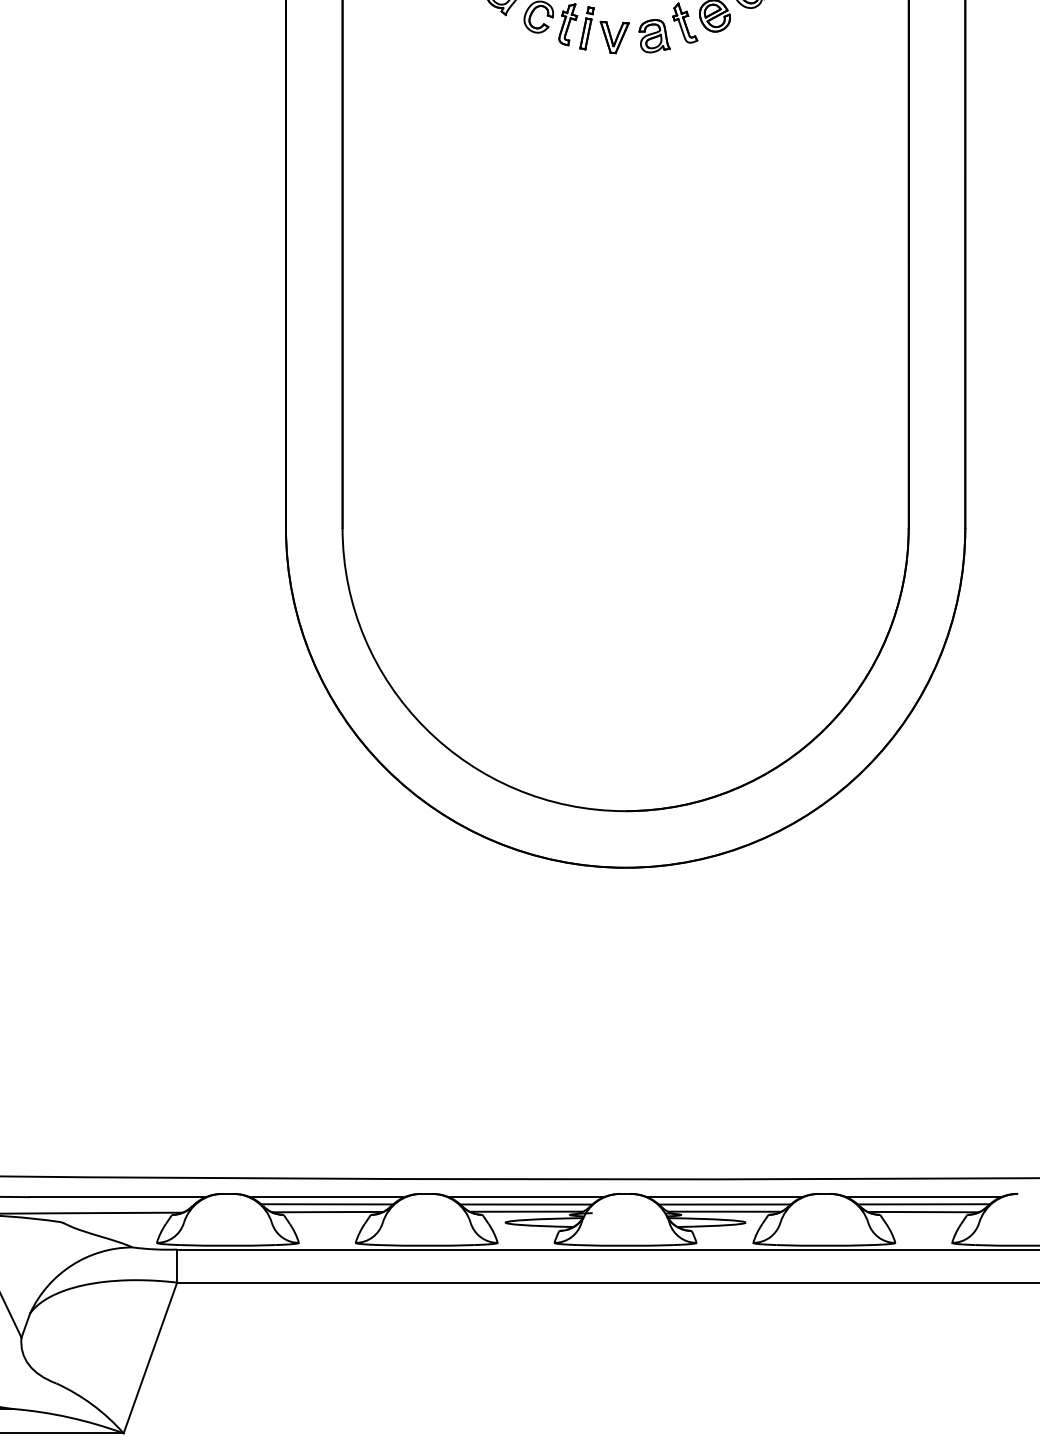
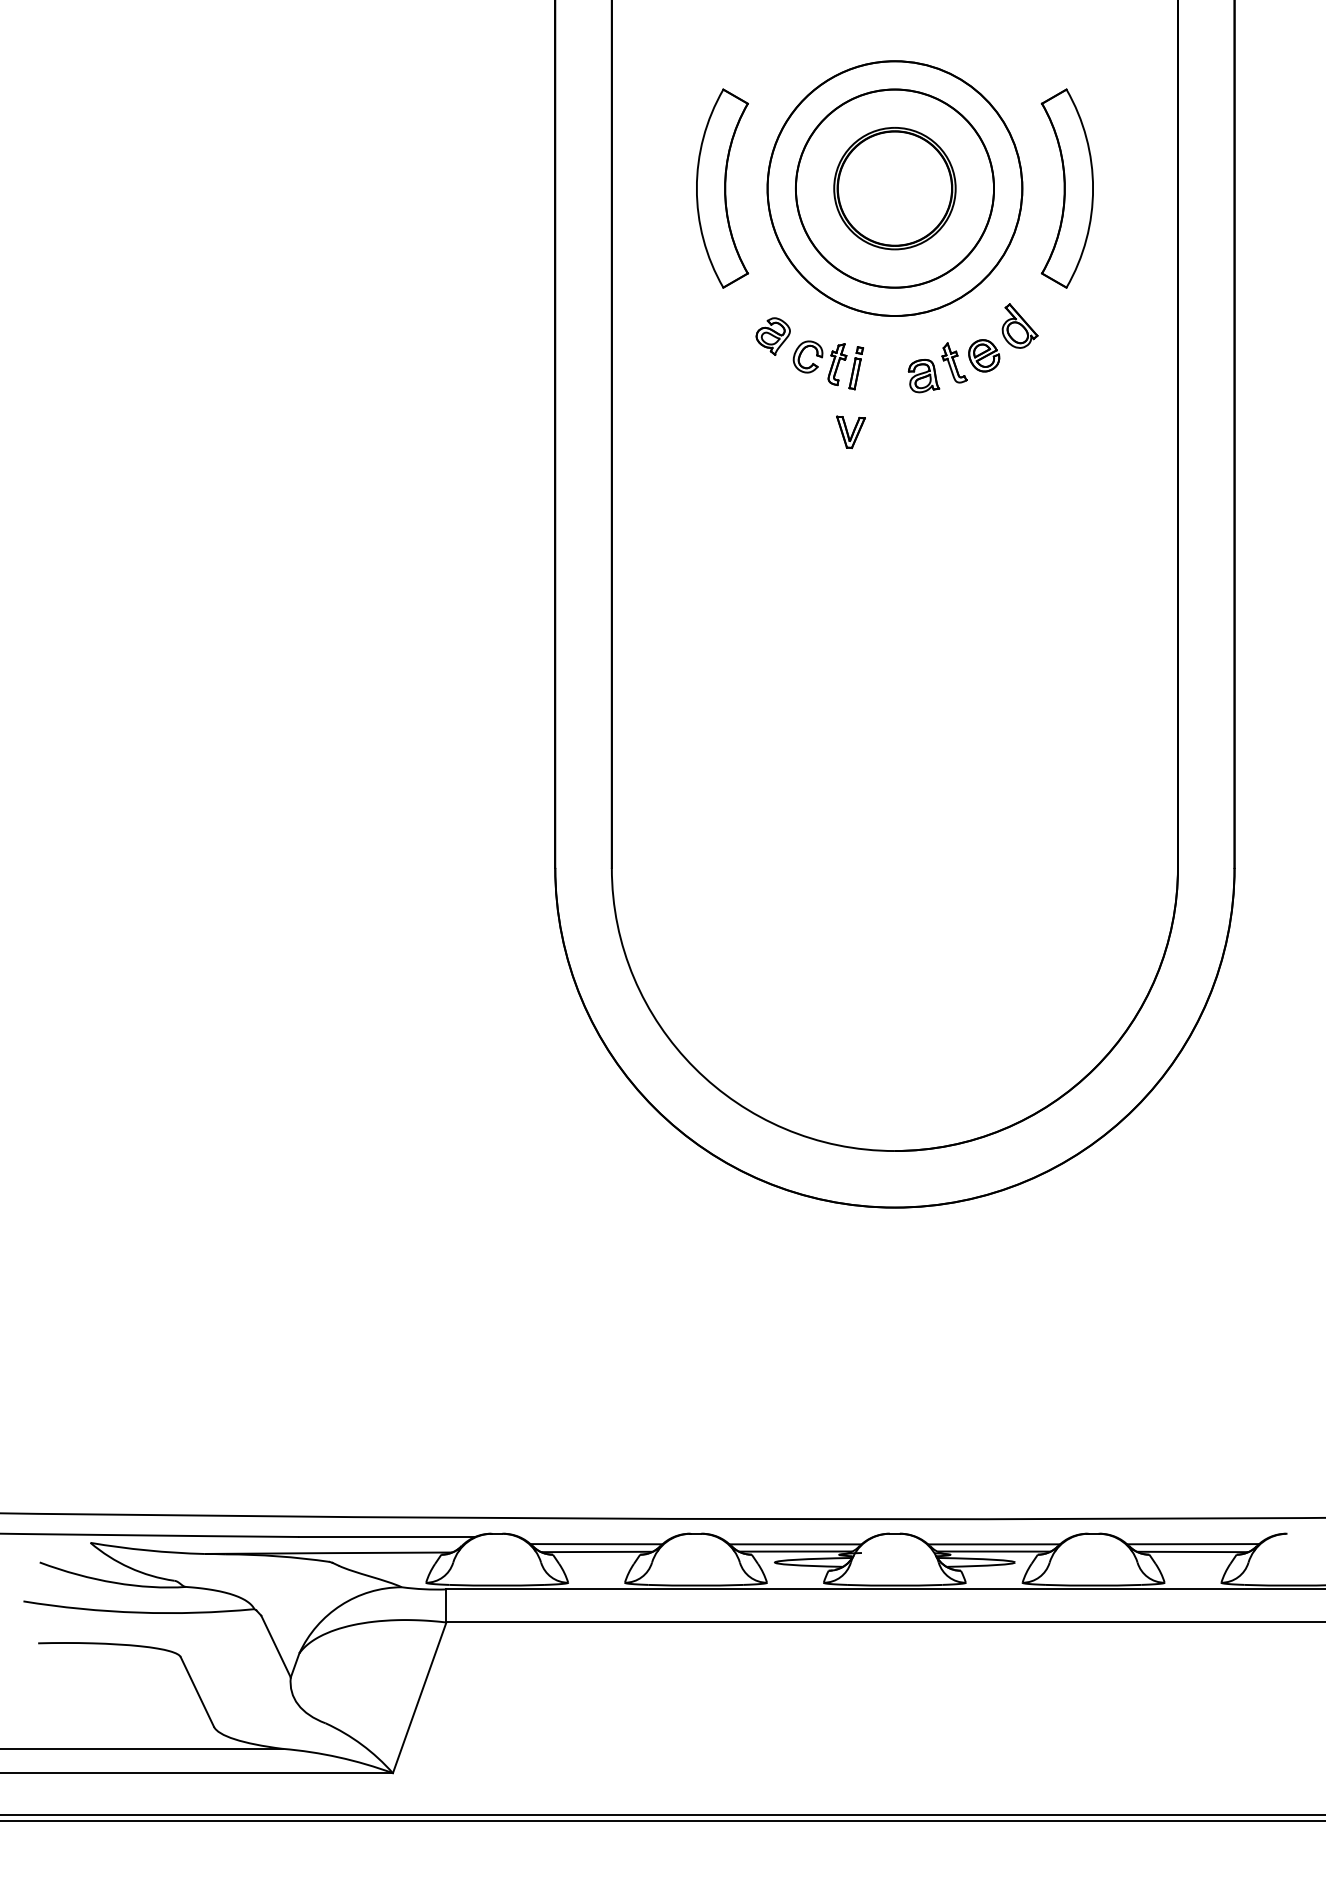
part: (614, 37) -> (850, 432), moved
line: (327, 1197) -> (596, 1537), removed
line: (527, 1197) -> (796, 1537), removed
line: (724, 1197) -> (993, 1537), removed
line: (923, 1197) -> (1192, 1537), removed

